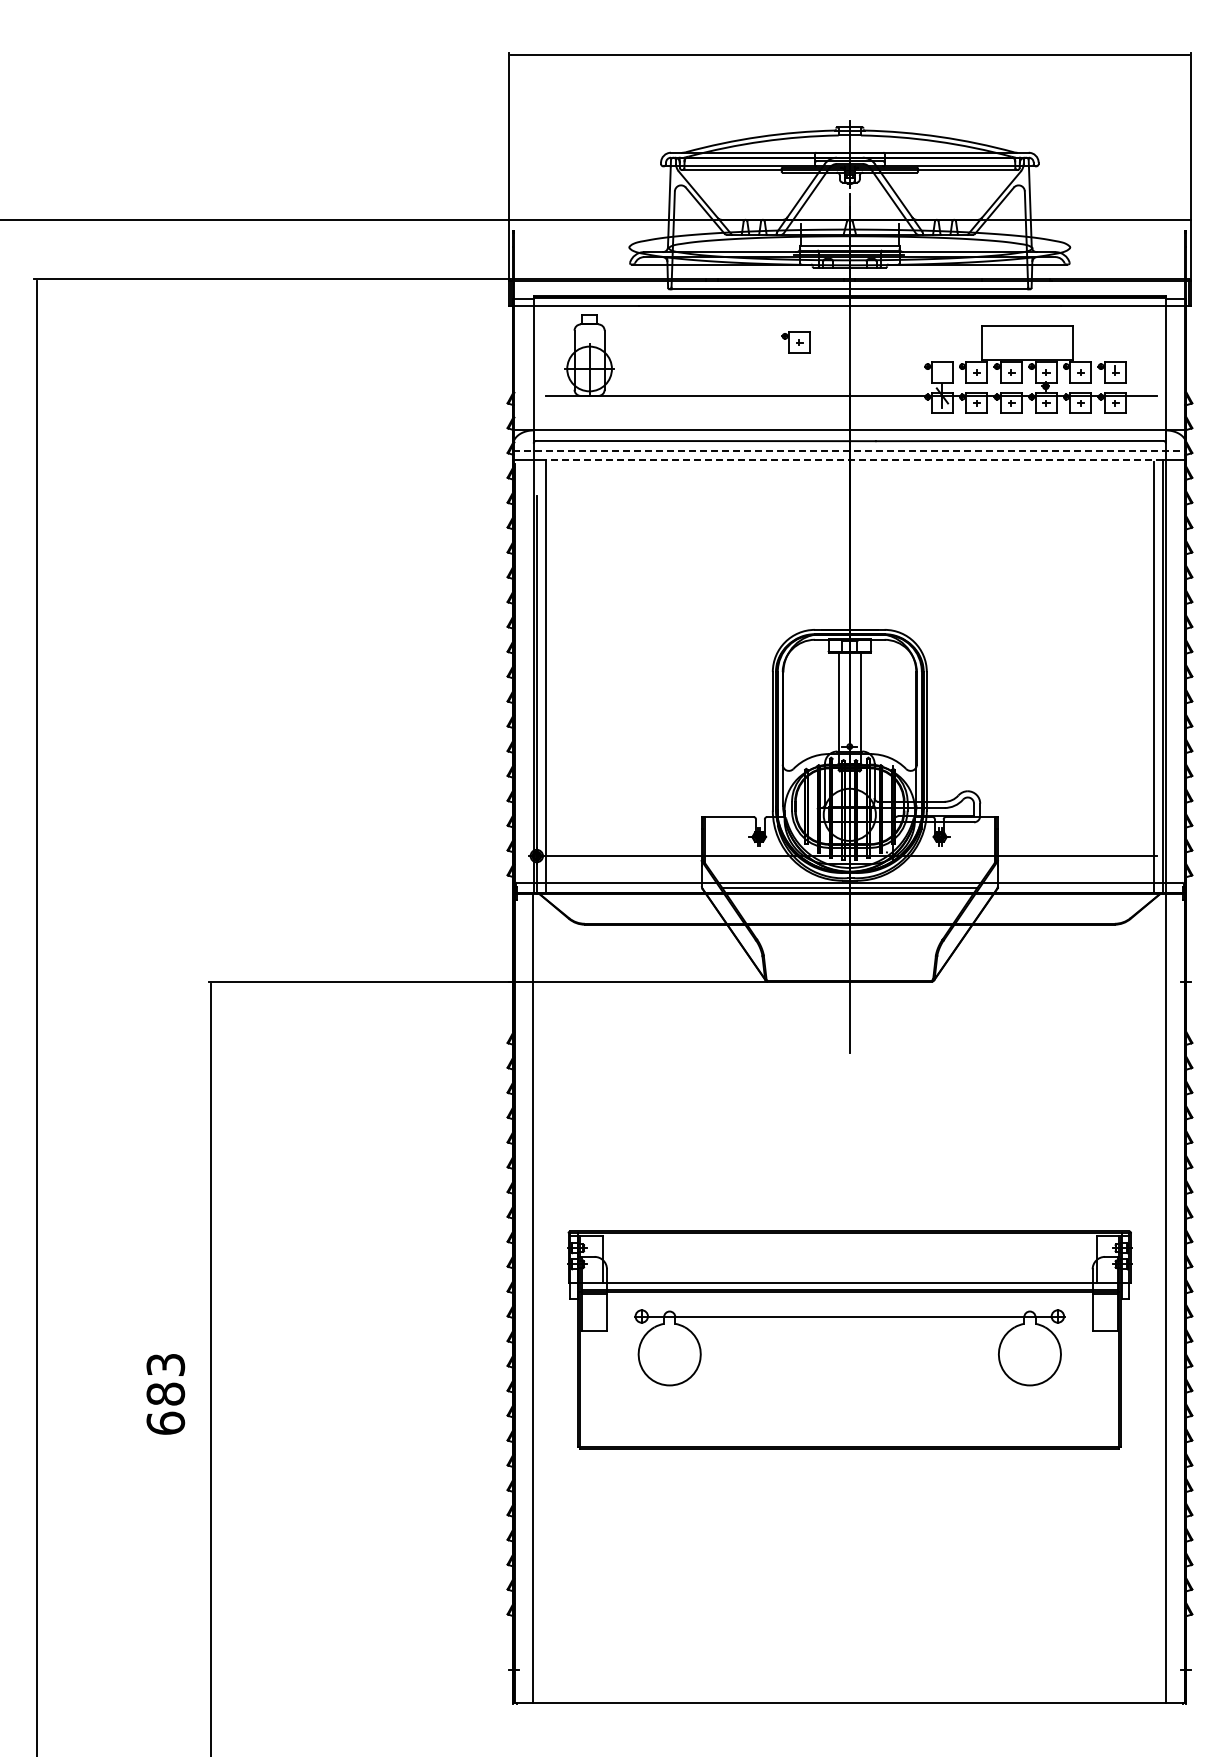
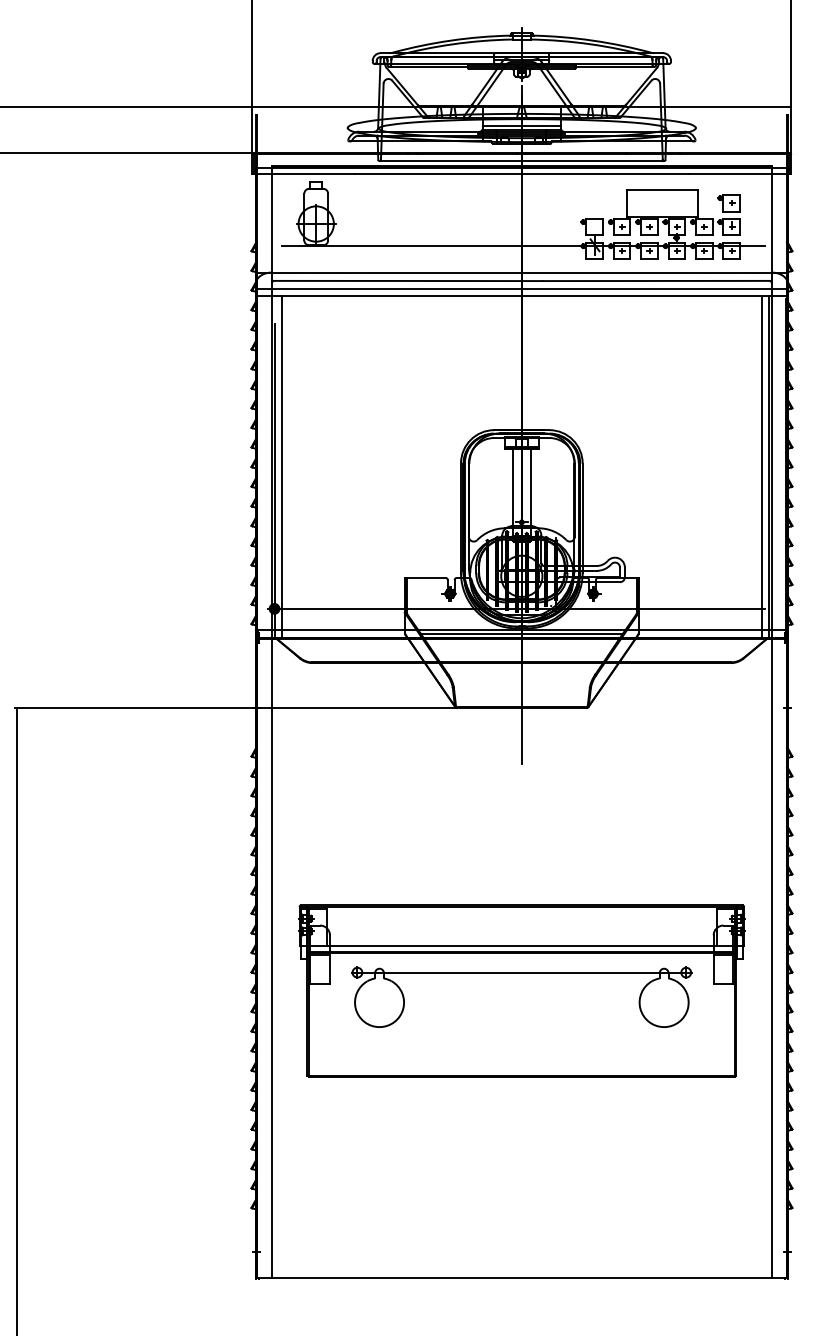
part: (795, 342) -> (728, 203), moved
line: (849, 450) -> (521, 288), dashed -> solid
line: (853, 459) -> (524, 295), dashed -> solid

